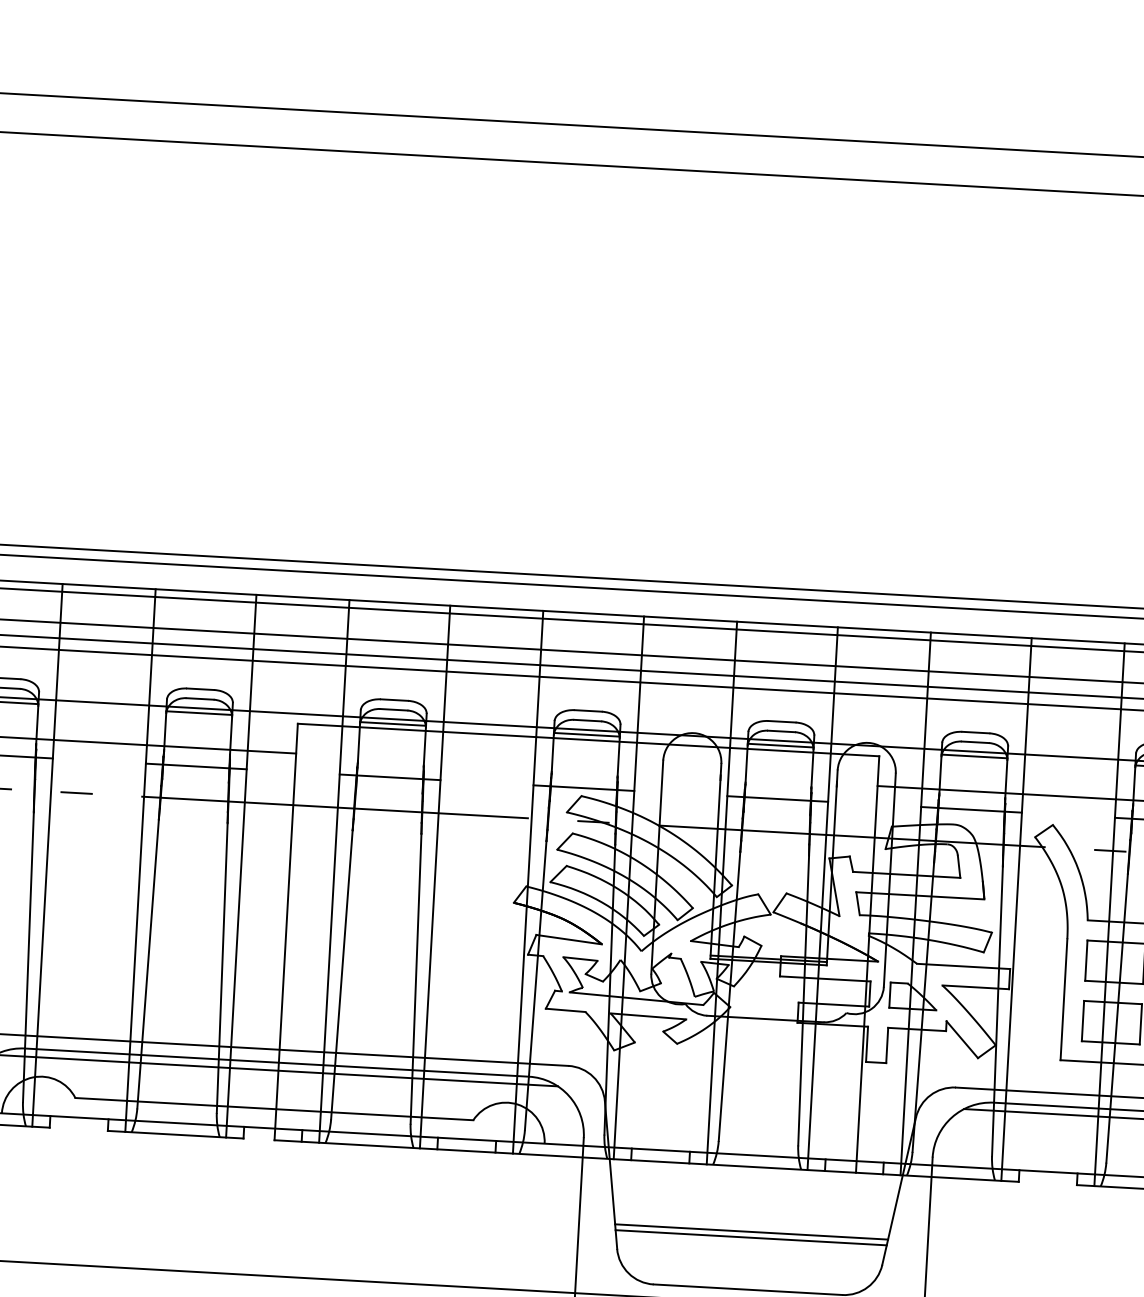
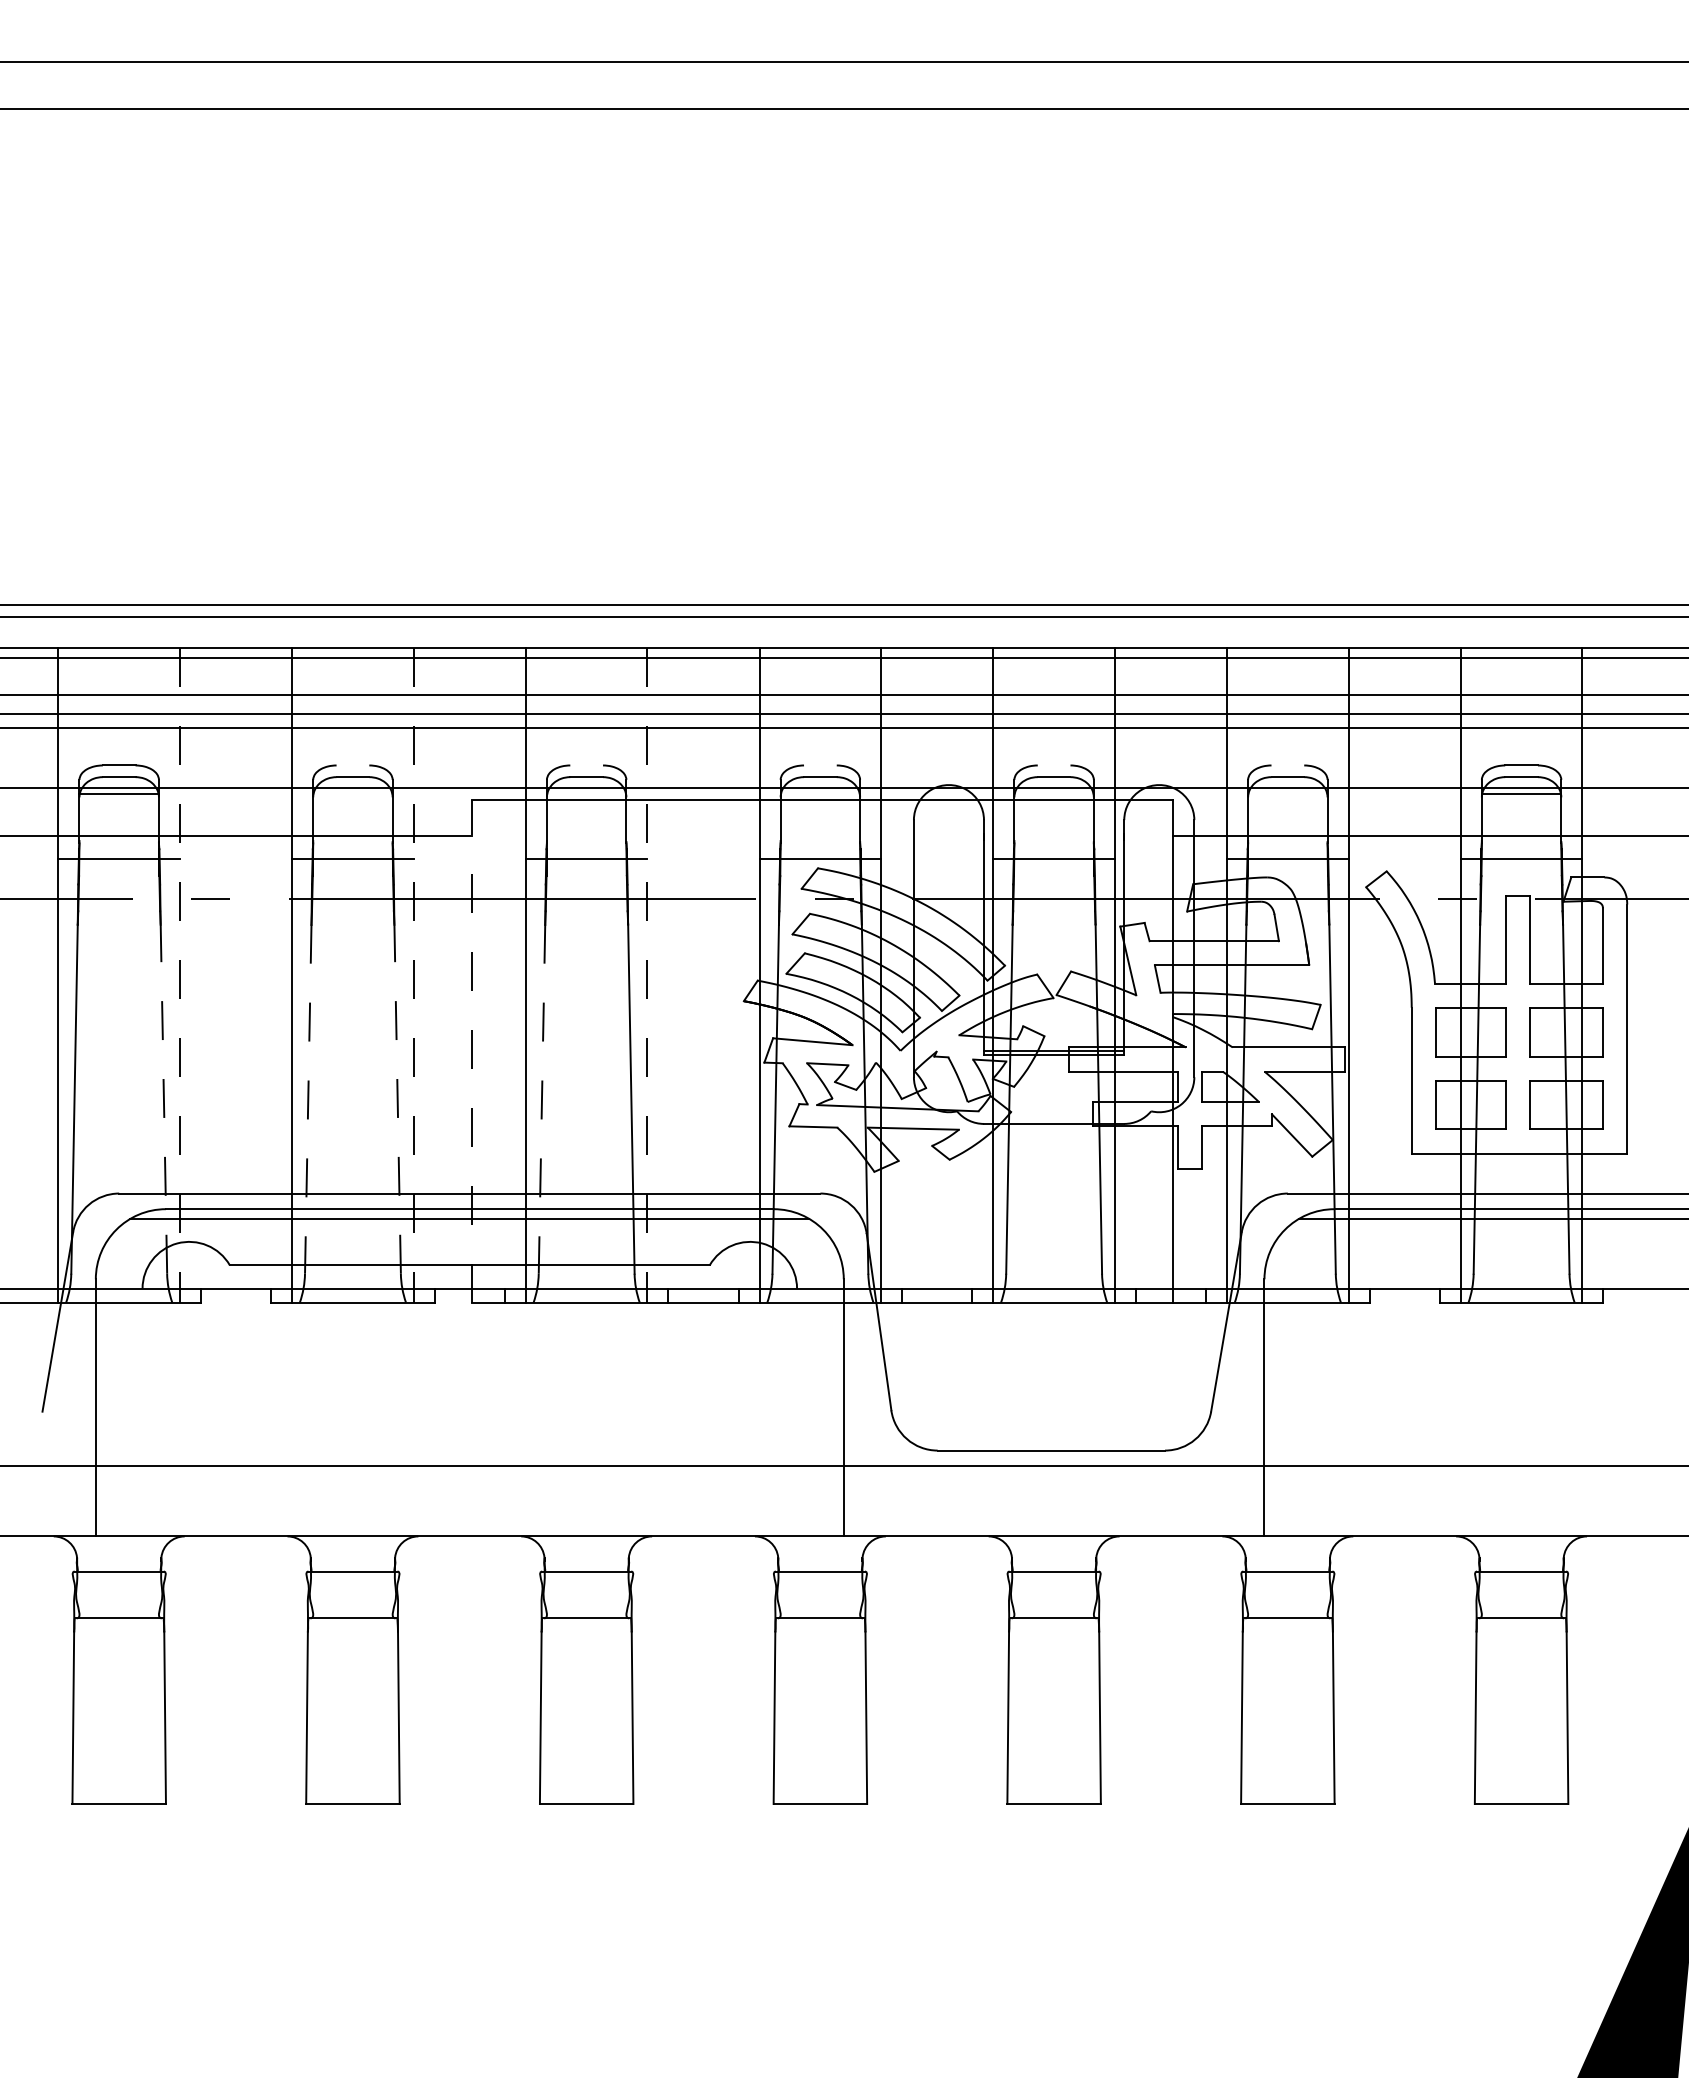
line: (200, 689) -> (352, 765), removed
line: (394, 700) -> (586, 765), removed
line: (588, 710) -> (820, 765), removed
line: (198, 713) -> (352, 794), removed
line: (781, 721) -> (1053, 765), removed
line: (392, 724) -> (586, 794), removed
line: (975, 732) -> (1287, 765), removed
line: (586, 735) -> (820, 794), removed
line: (780, 745) -> (1053, 794), removed
line: (974, 756) -> (1287, 794), removed
line: (47, 855) -> (179, 975), solid -> dashed
line: (241, 866) -> (413, 975), solid -> dashed
line: (435, 877) -> (647, 975), solid -> dashed
line: (286, 931) -> (472, 1051), solid -> dashed
line: (28, 957) -> (163, 1099), solid -> dashed
line: (148, 964) -> (308, 1099), solid -> dashed
line: (222, 968) -> (397, 1099), solid -> dashed
line: (341, 974) -> (541, 1099), solid -> dashed
line: (751, 1231) -> (1051, 1380), removed
line: (751, 1237) -> (1051, 1387), removed

